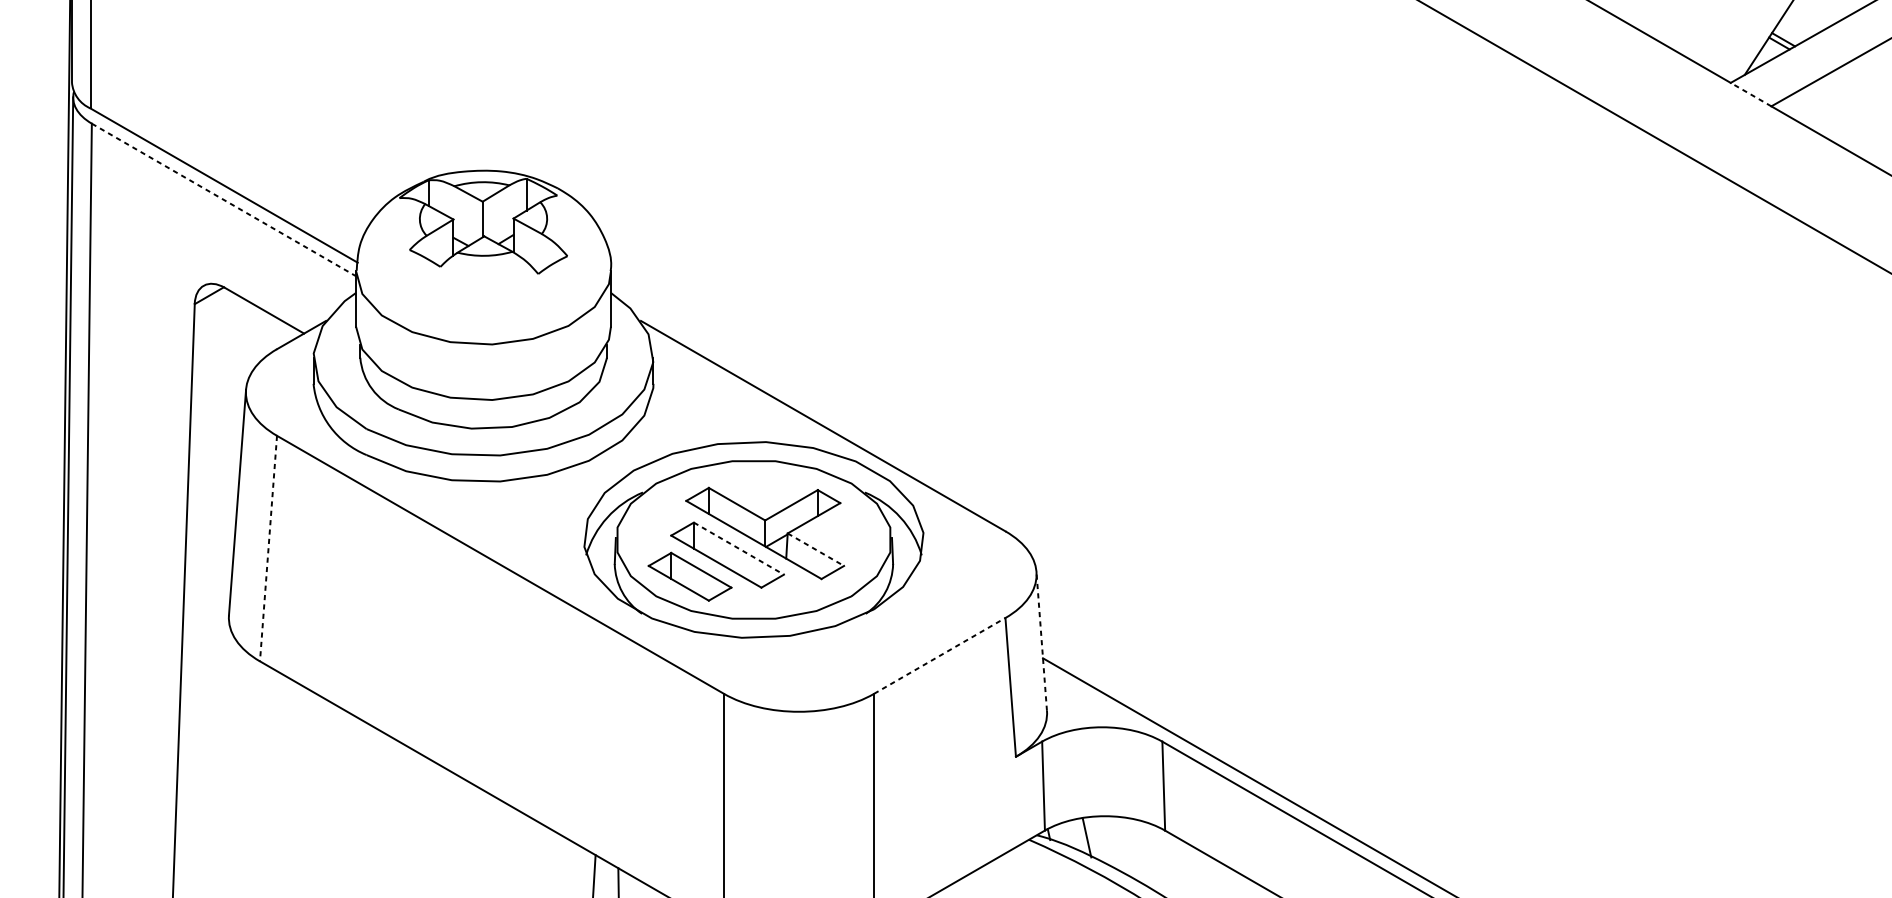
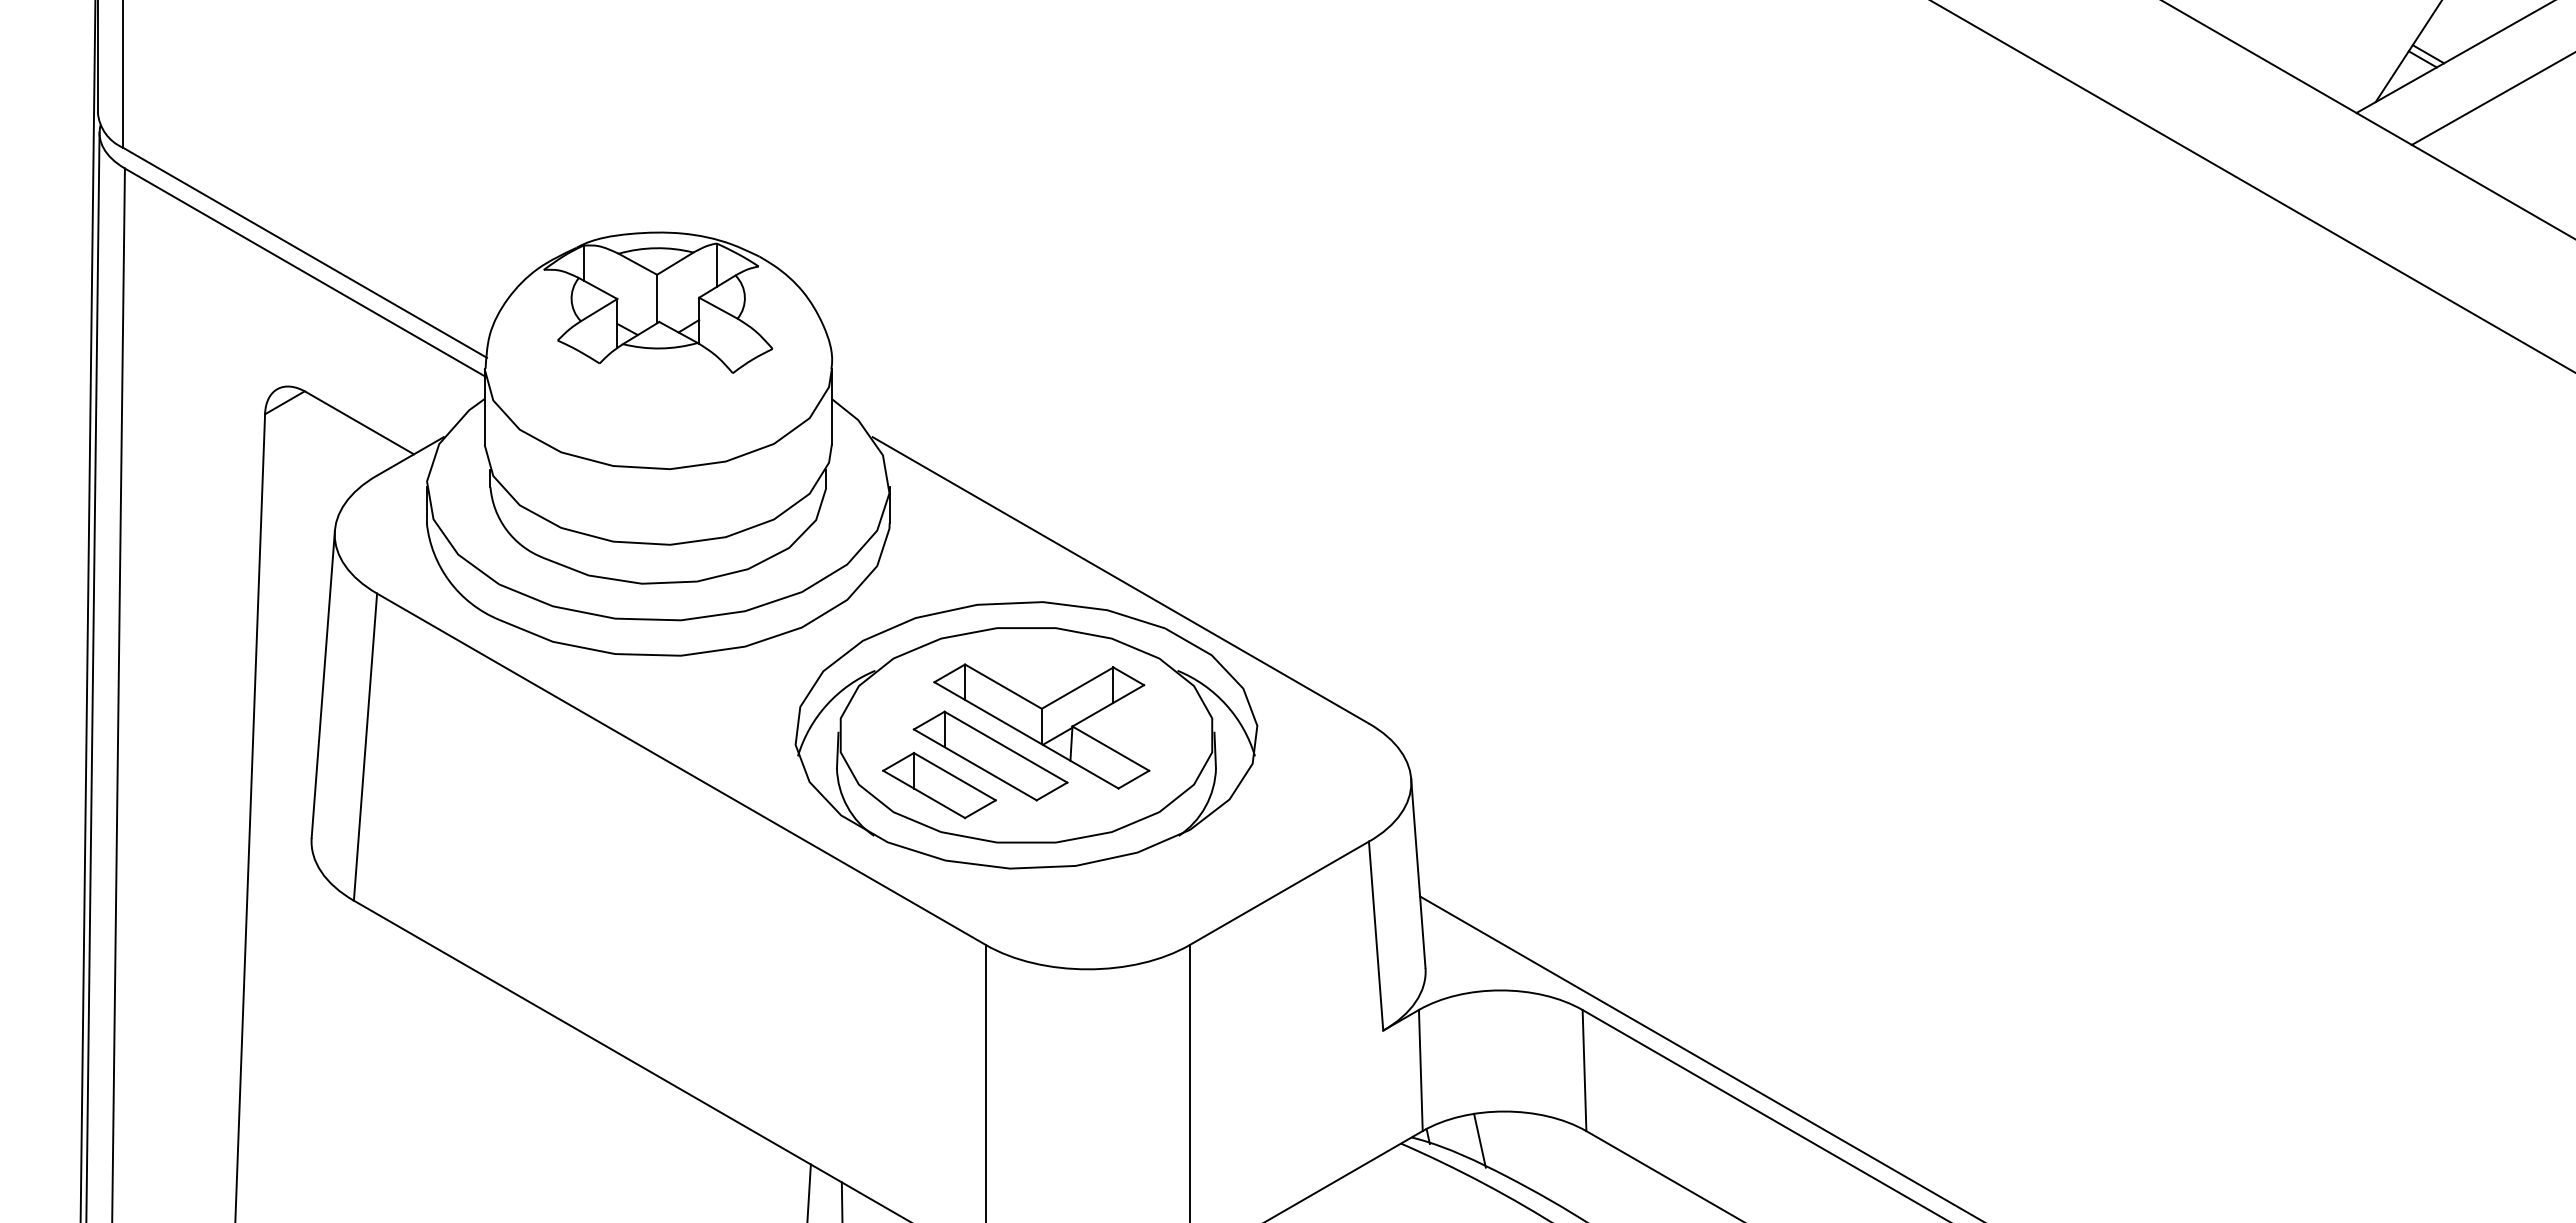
line: (1751, 94) -> (2384, 128), dashed -> solid
line: (223, 200) -> (304, 272), dashed -> solid
line: (268, 548) -> (365, 747), dashed -> solid
line: (739, 548) -> (1006, 747), dashed -> solid
line: (816, 549) -> (1111, 748), dashed -> solid
line: (1041, 641) -> (1418, 873), dashed -> solid
line: (939, 655) -> (1279, 892), dashed -> solid

